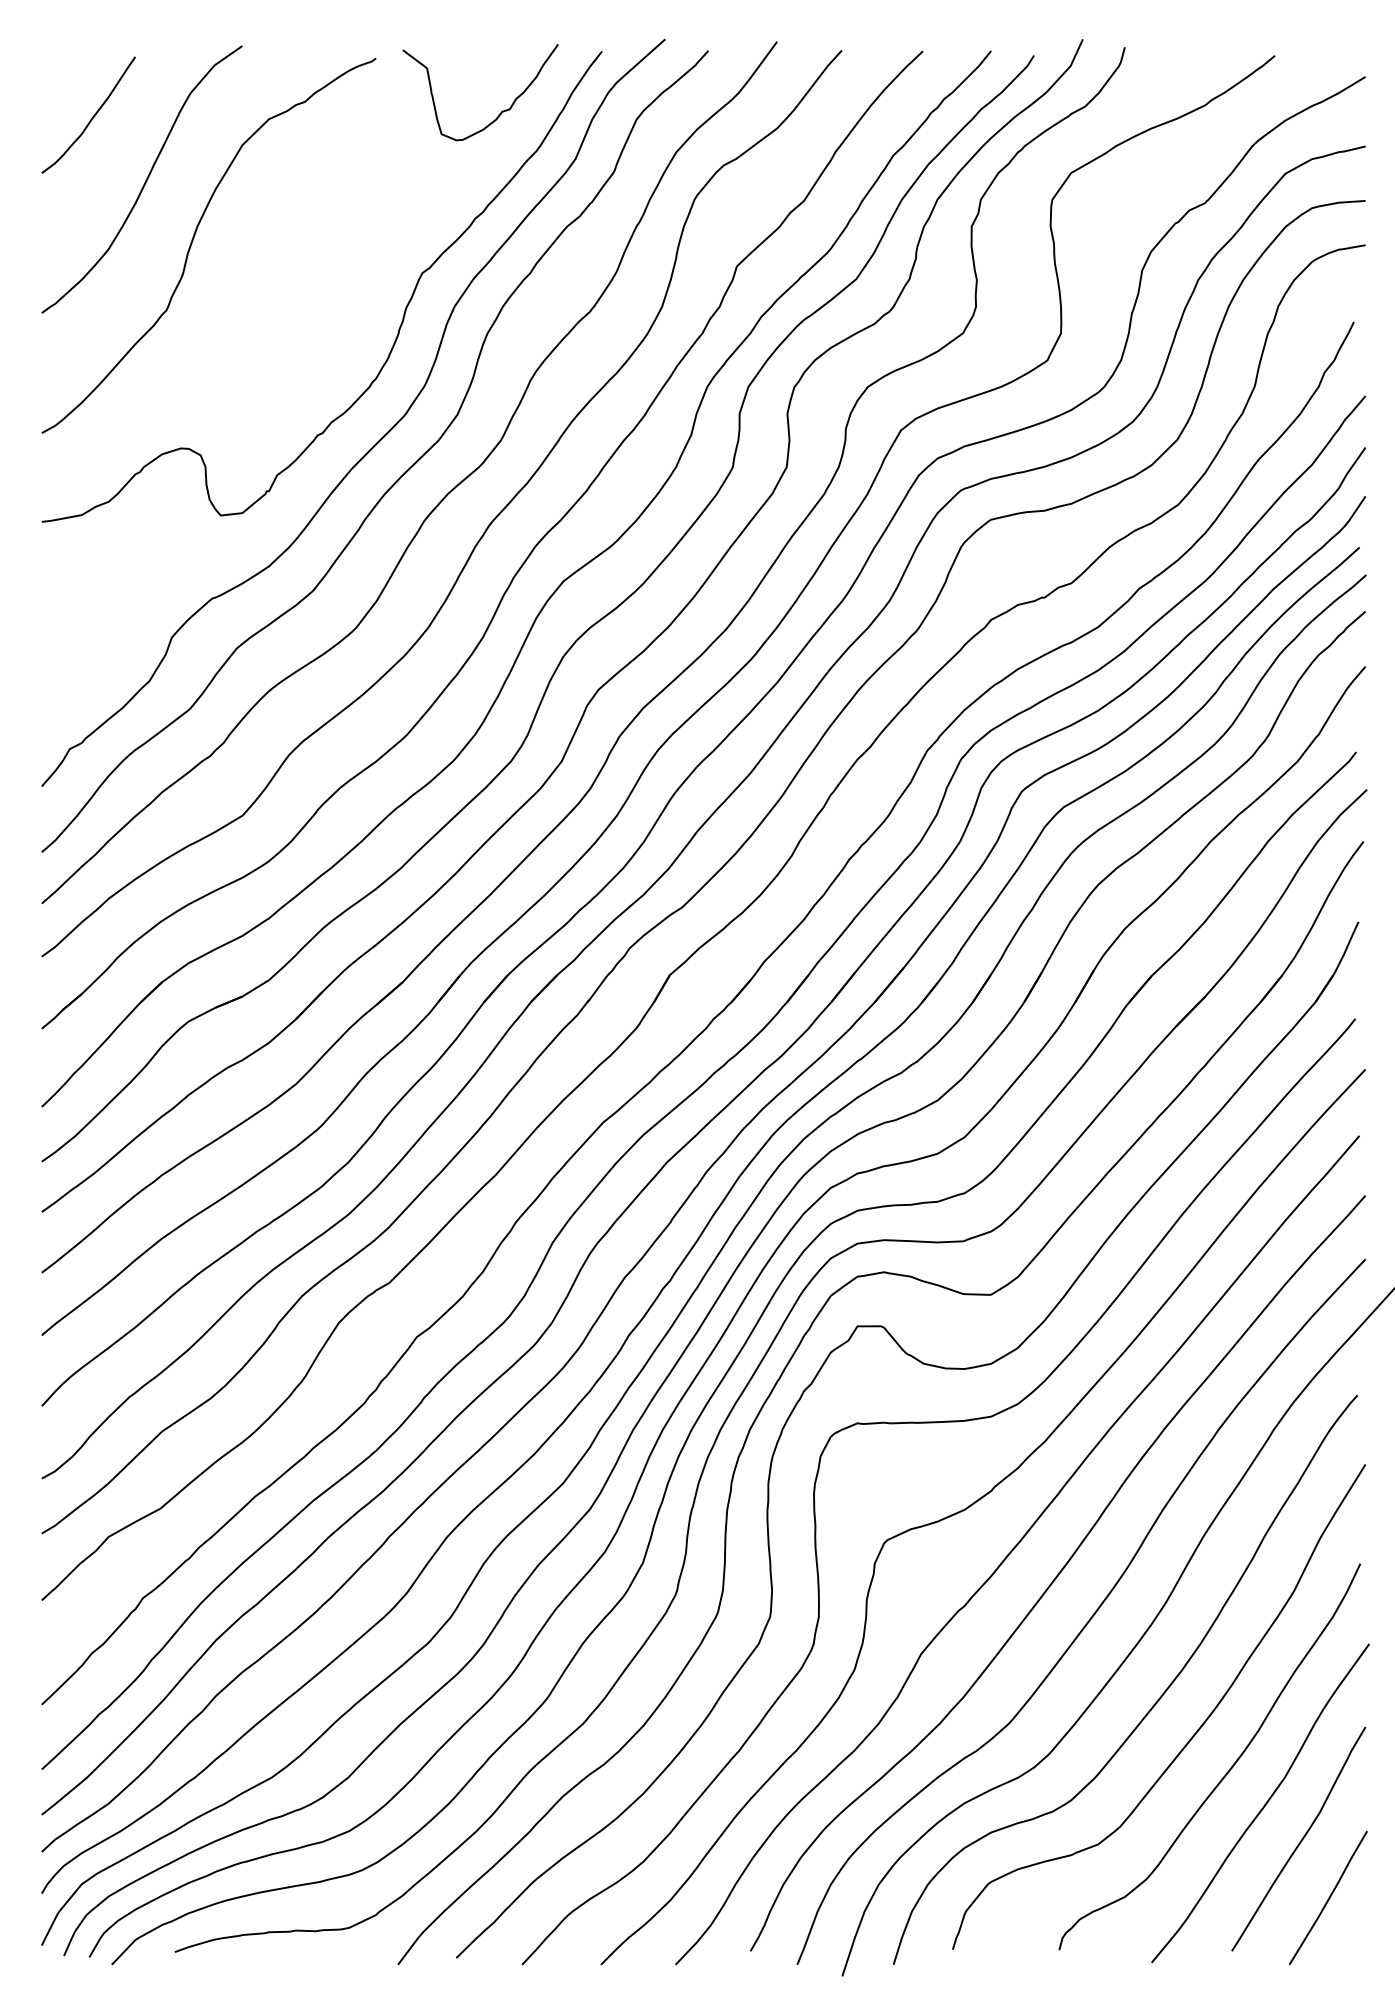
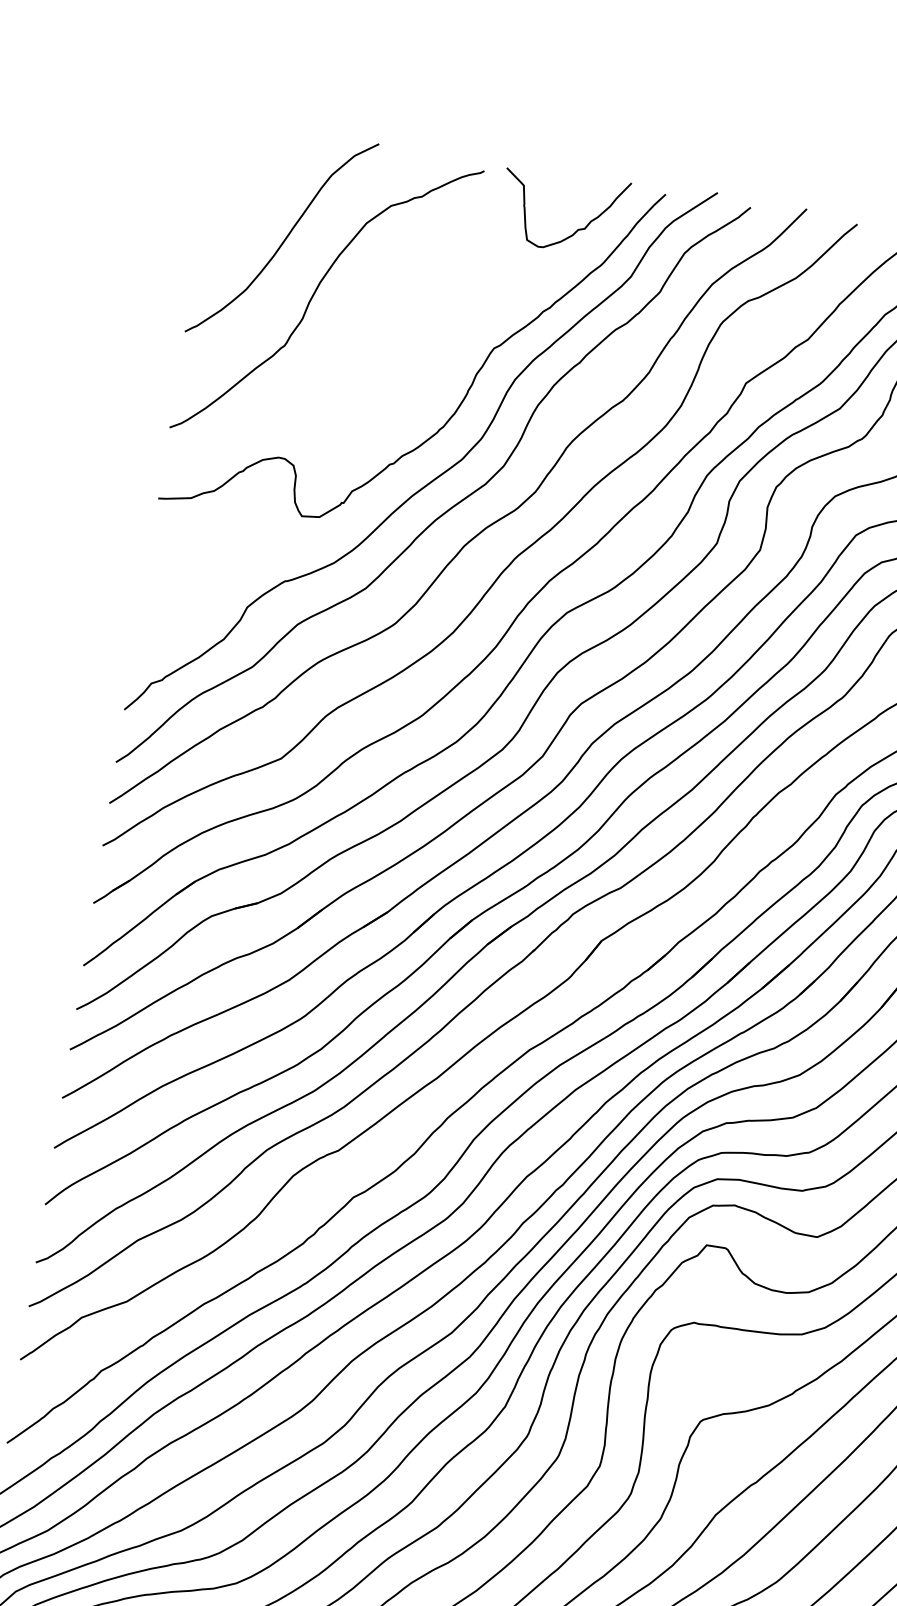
curve: (92, 116) -> (250, 181), removed

